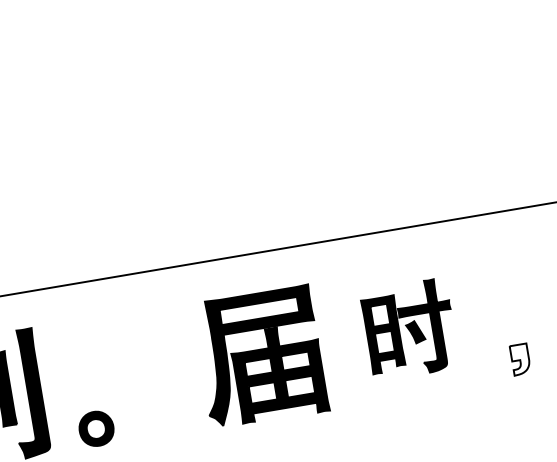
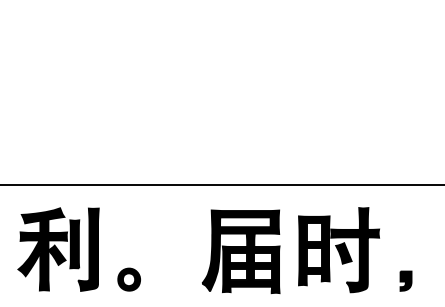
part: (409, 330) -> (338, 250), size x1.43
fill: (519, 358) -> (405, 280), added

